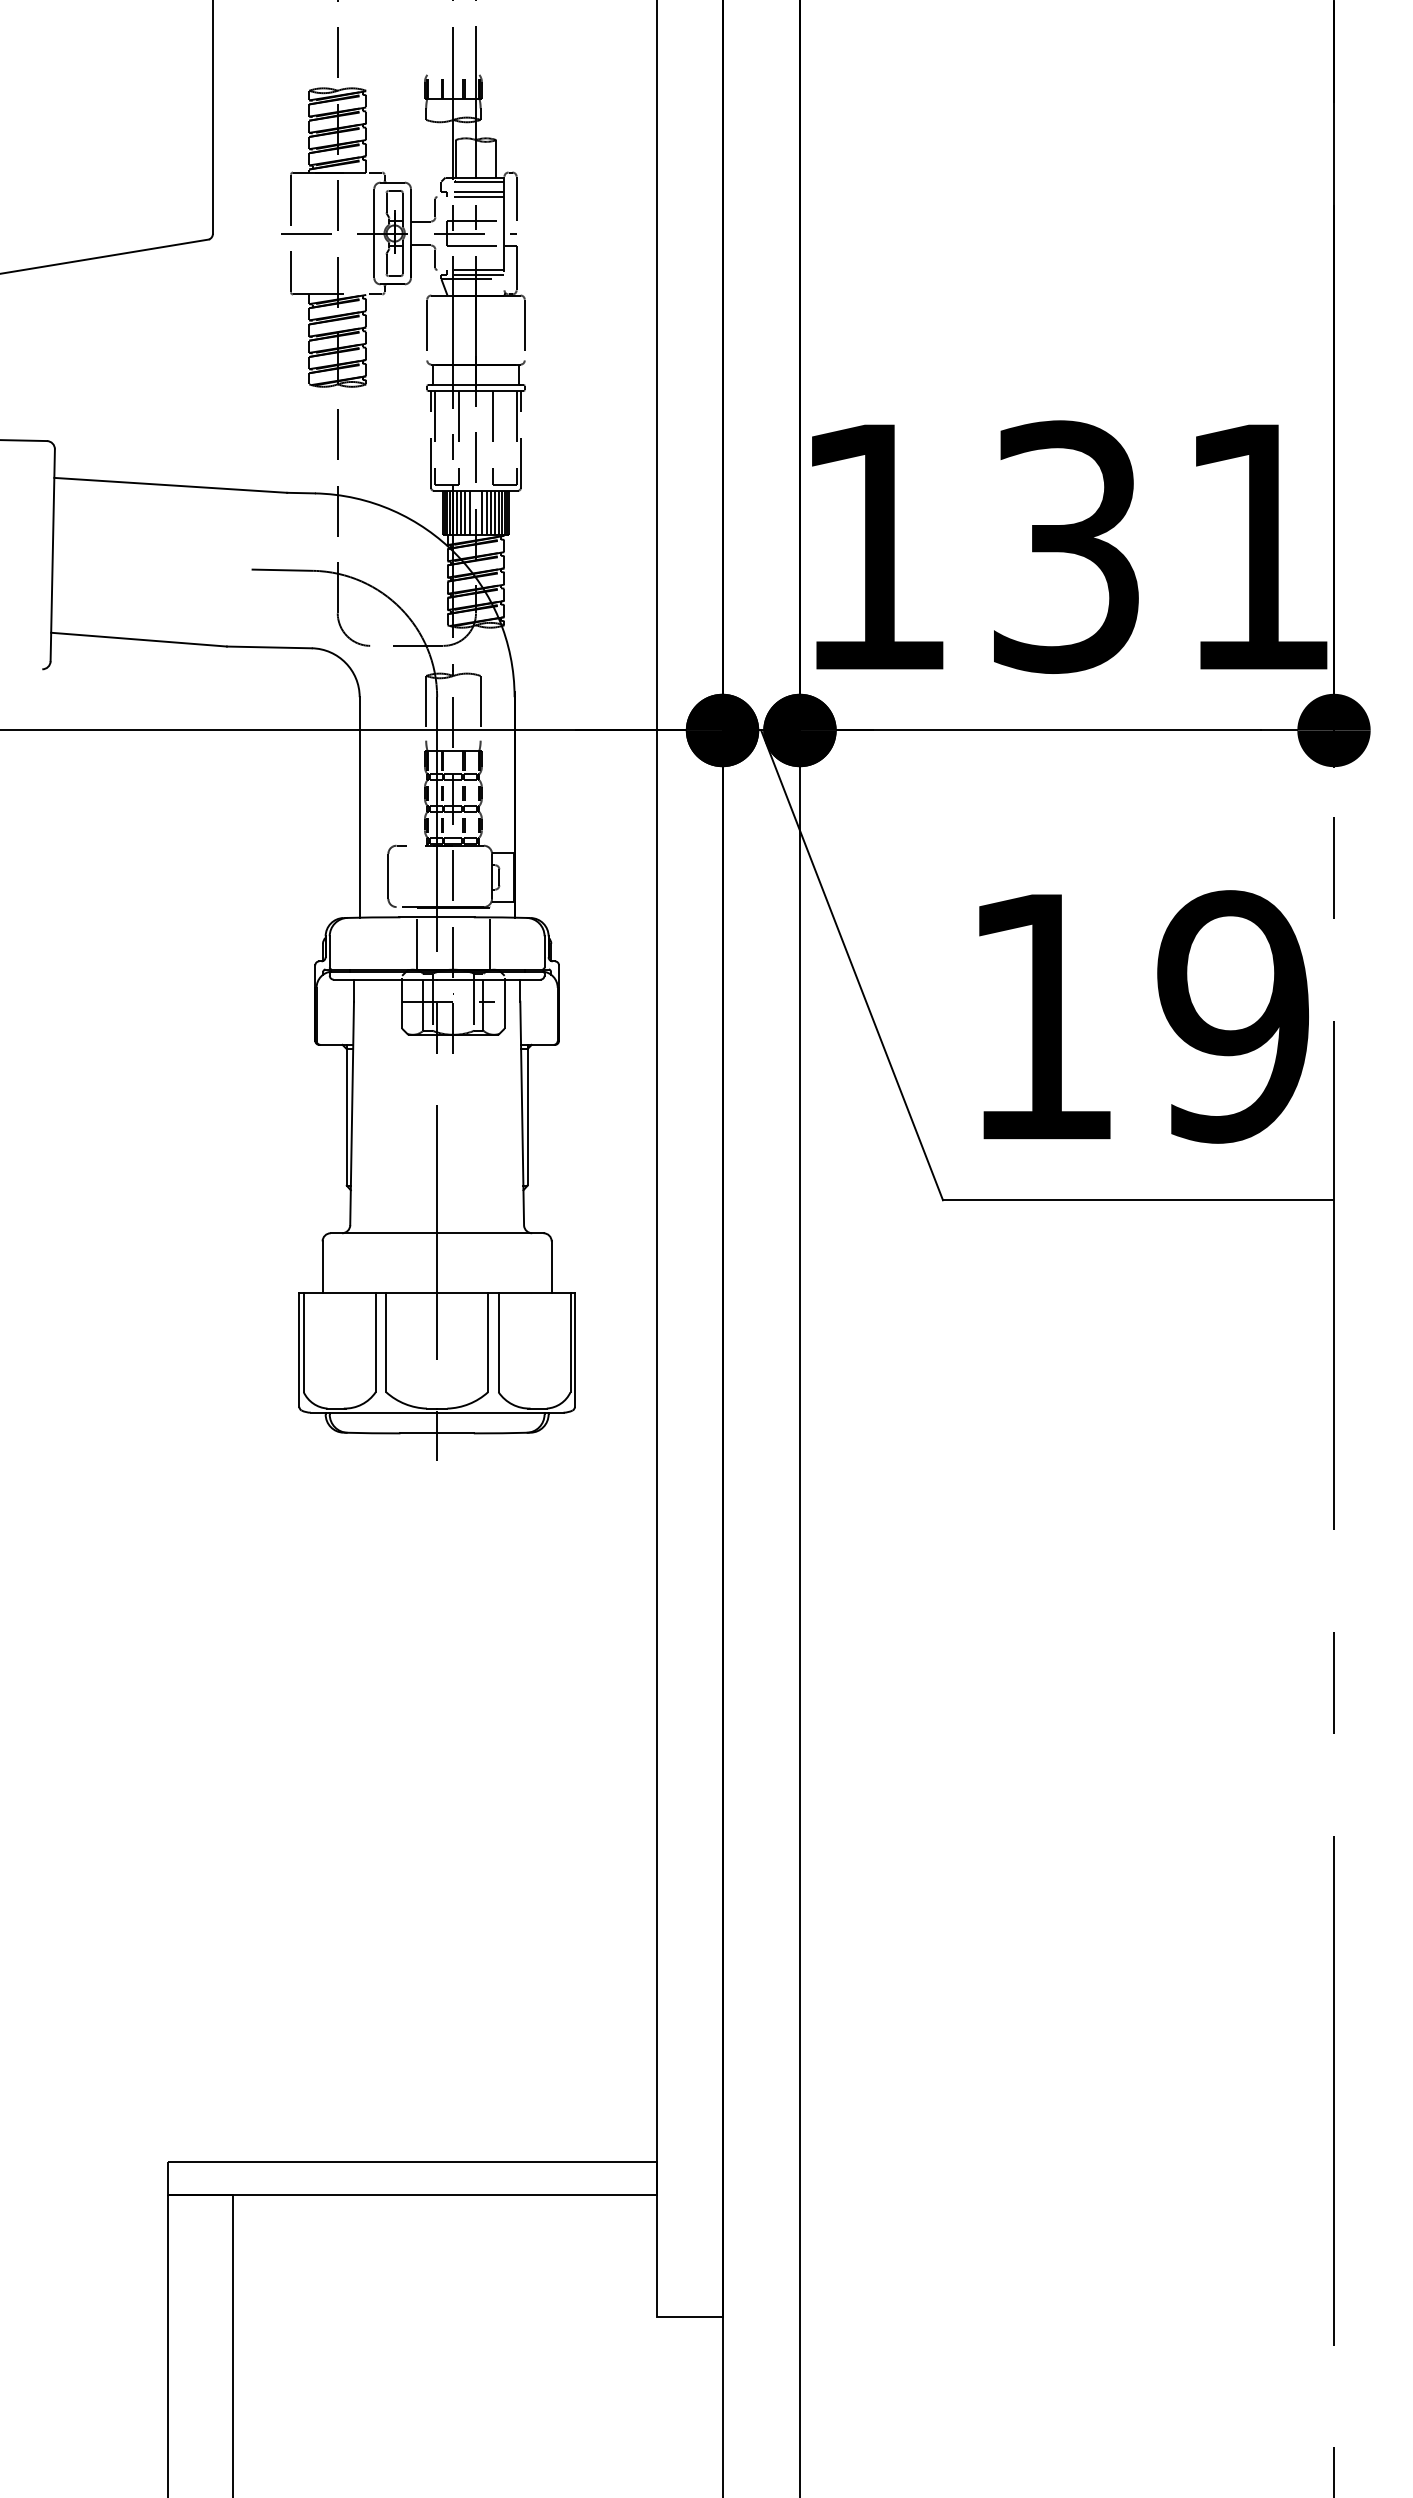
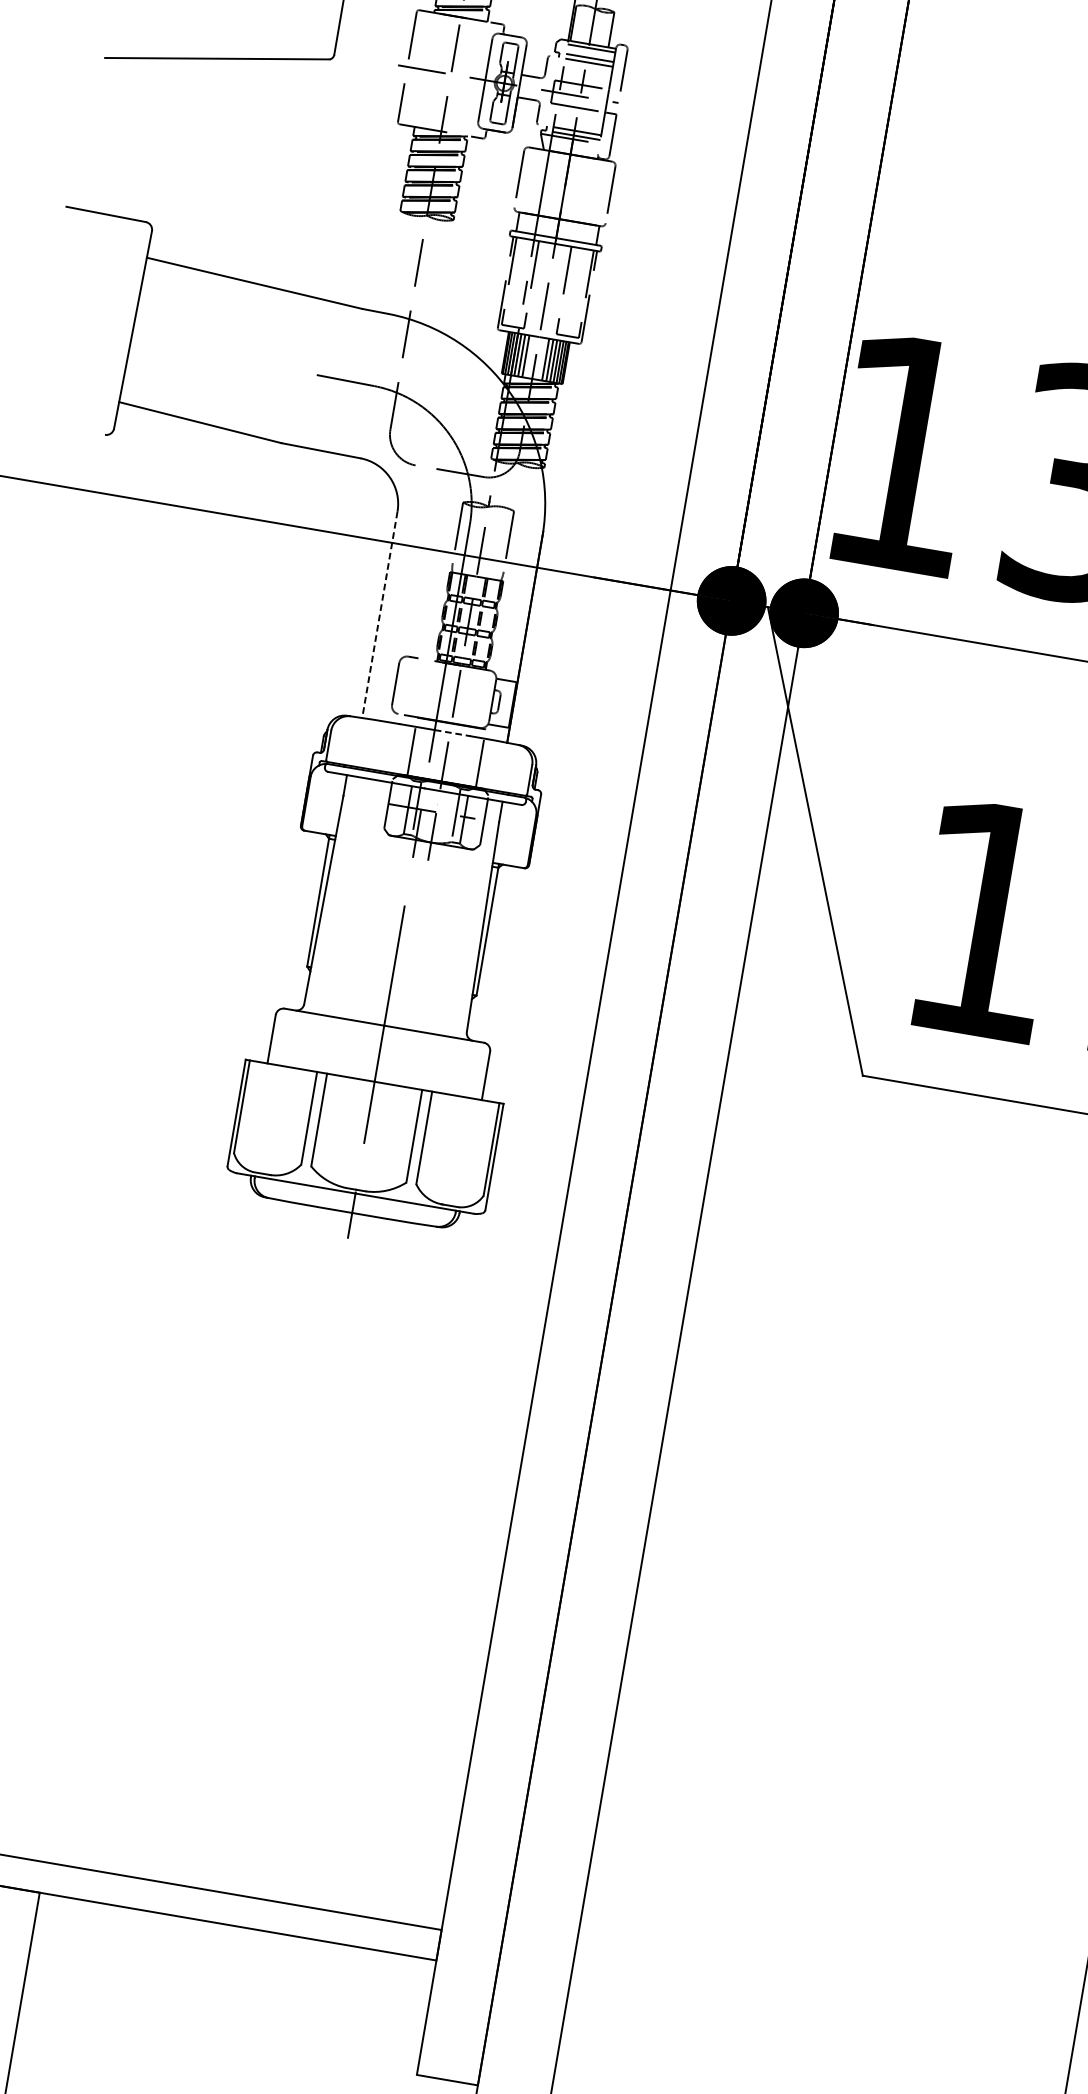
line: (470, 512) -> (530, 356), removed
line: (481, 512) -> (541, 358), removed
line: (359, 807) -> (379, 614), solid -> dashed
line: (456, 917) -> (452, 733), solid -> dashed

